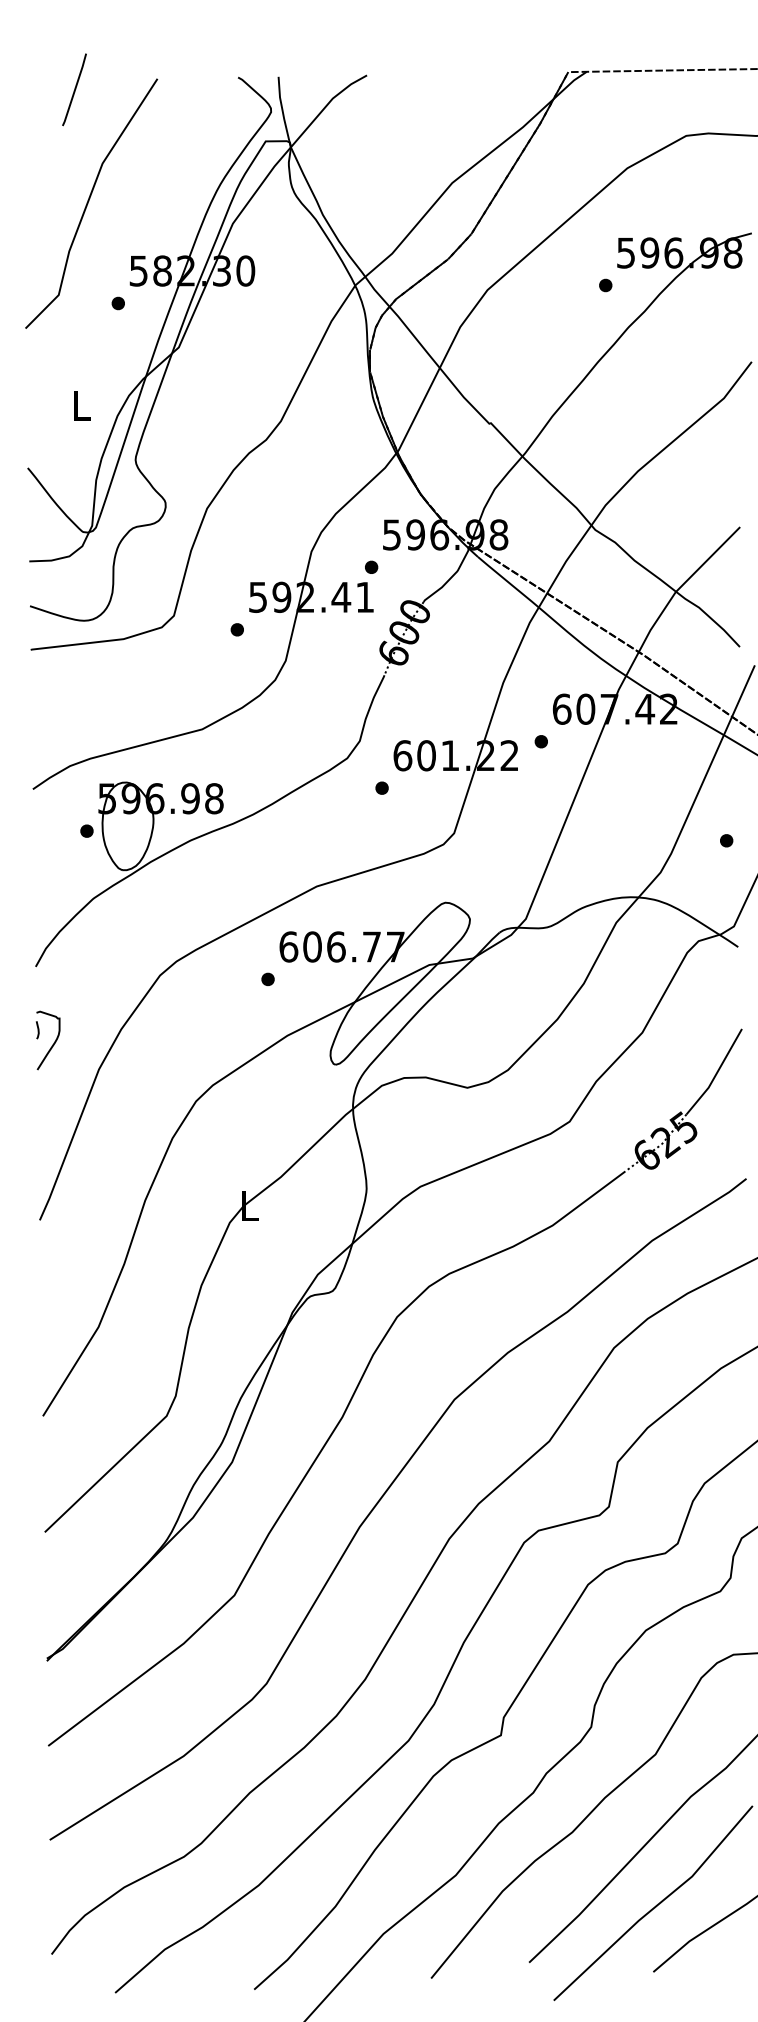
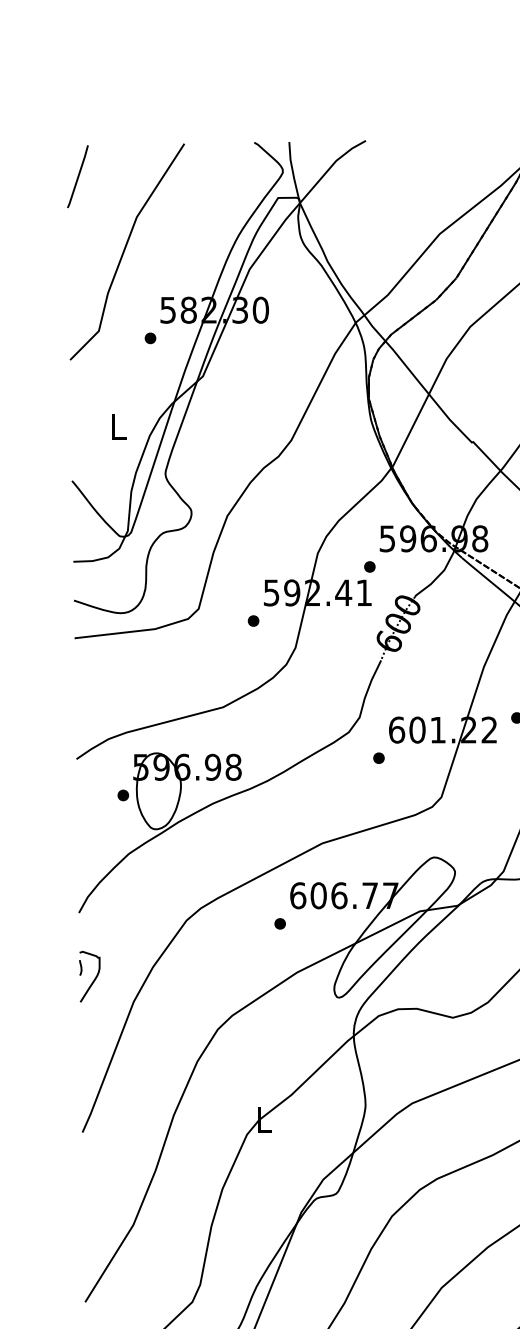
line: (74, 89) -> (77, 176), moved

